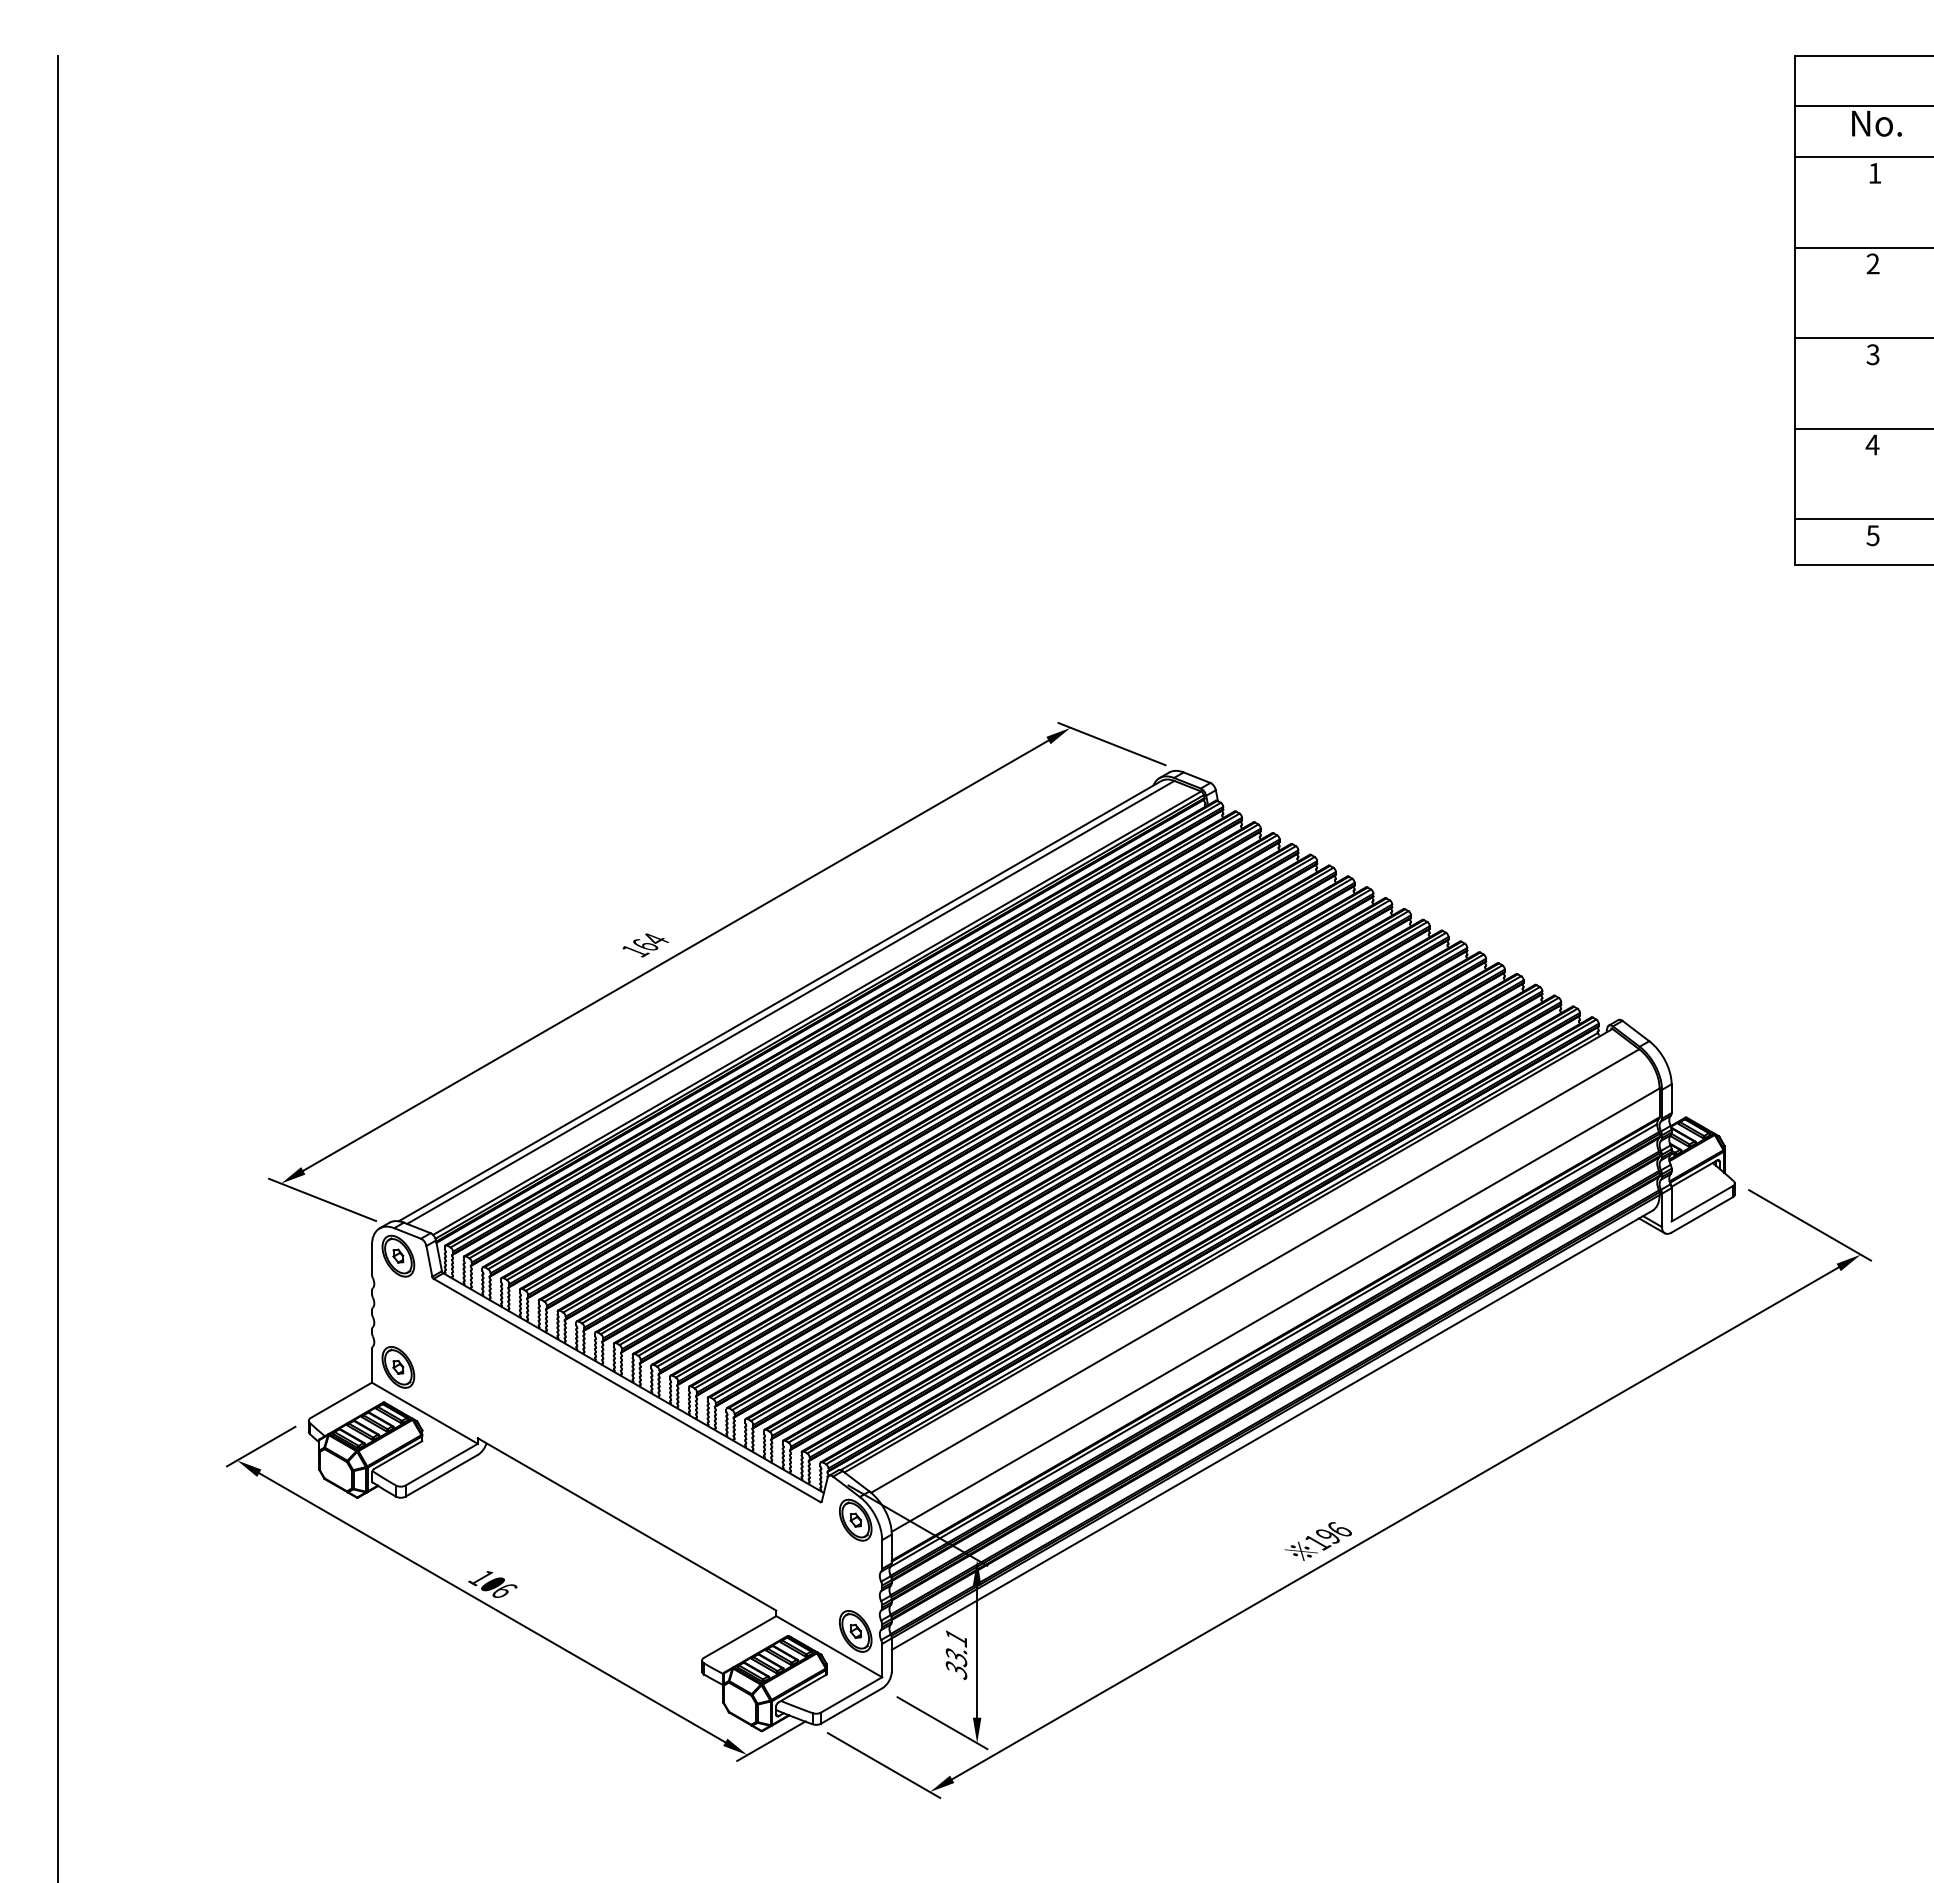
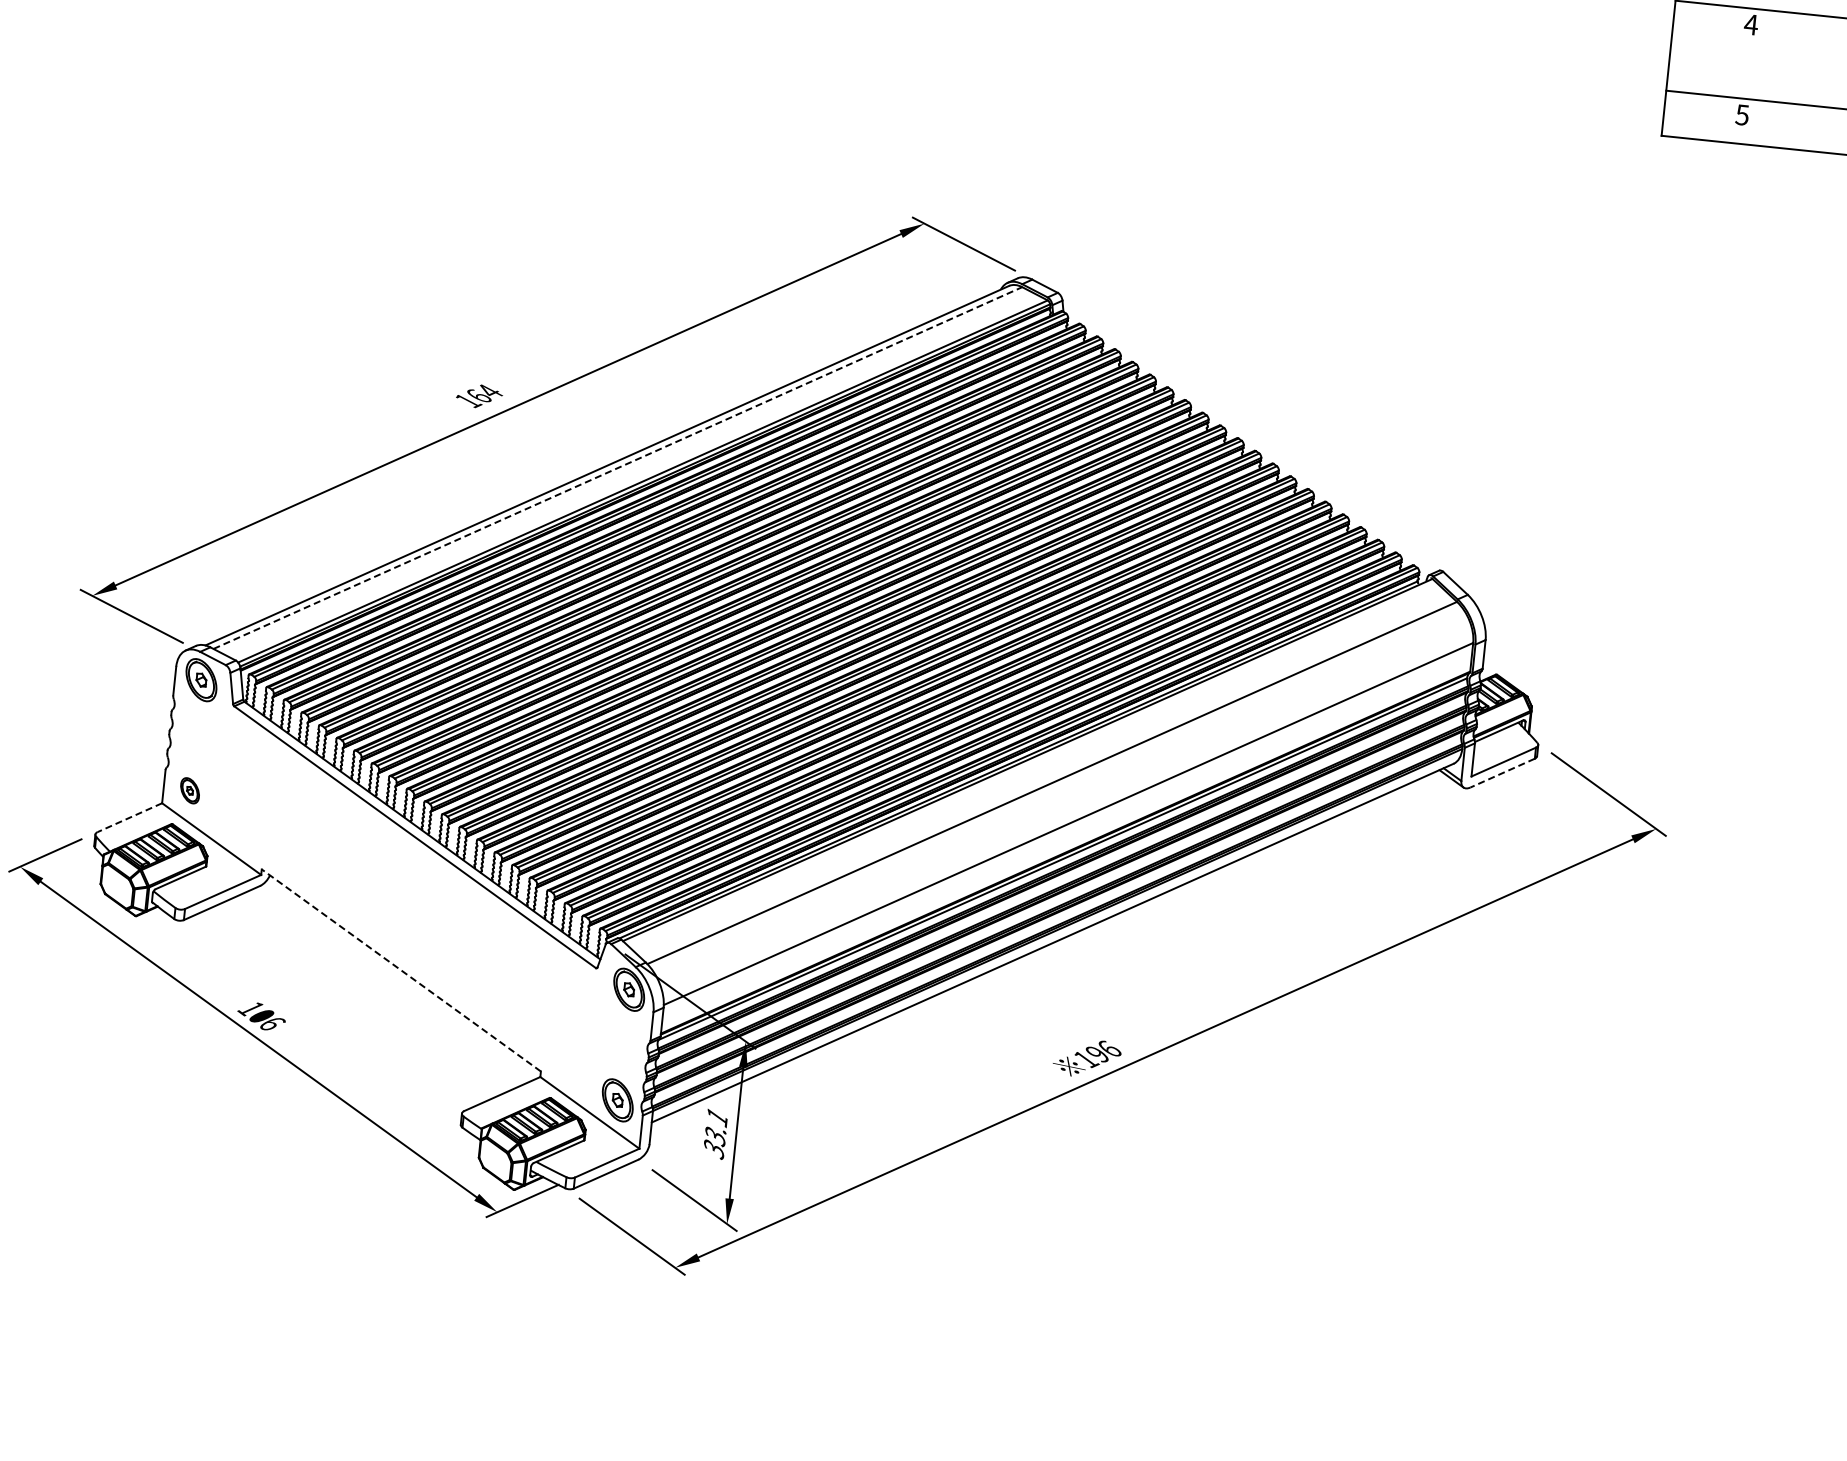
line: (790, 1002) -> (617, 468), solid -> dashed
line: (1701, 1215) -> (1501, 773), solid -> dashed
part: (398, 1367) -> (190, 790), size x0.6
line: (340, 1400) -> (129, 817), solid -> dashed
line: (626, 1524) -> (400, 970), solid -> dashed

